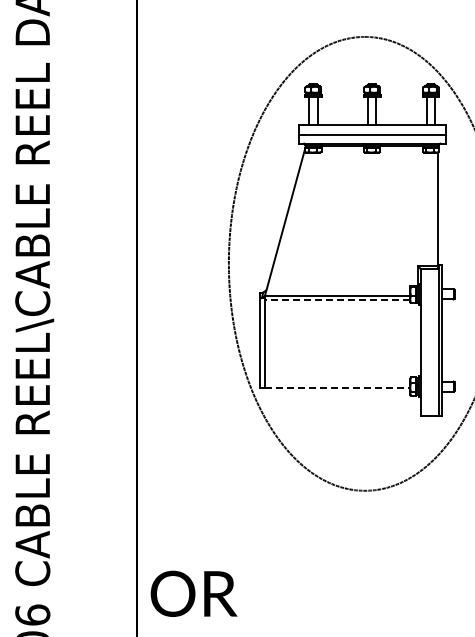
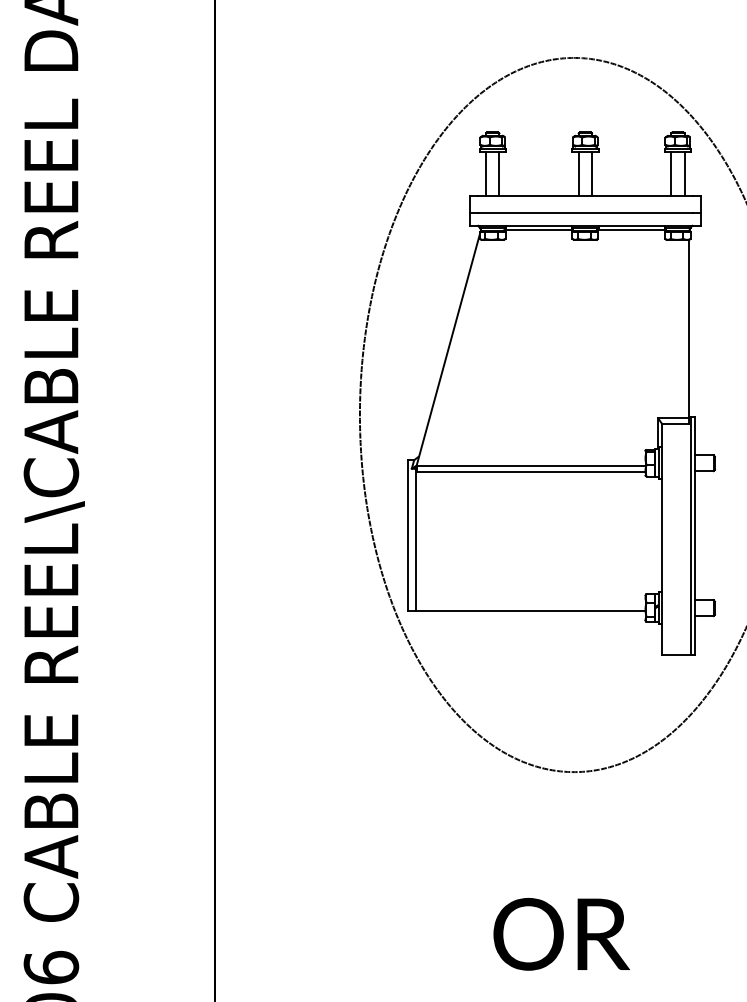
line: (337, 300) -> (530, 472), dashed -> solid
line: (337, 388) -> (530, 611), dashed -> solid
text: (193, 593) -> (560, 933), moved

